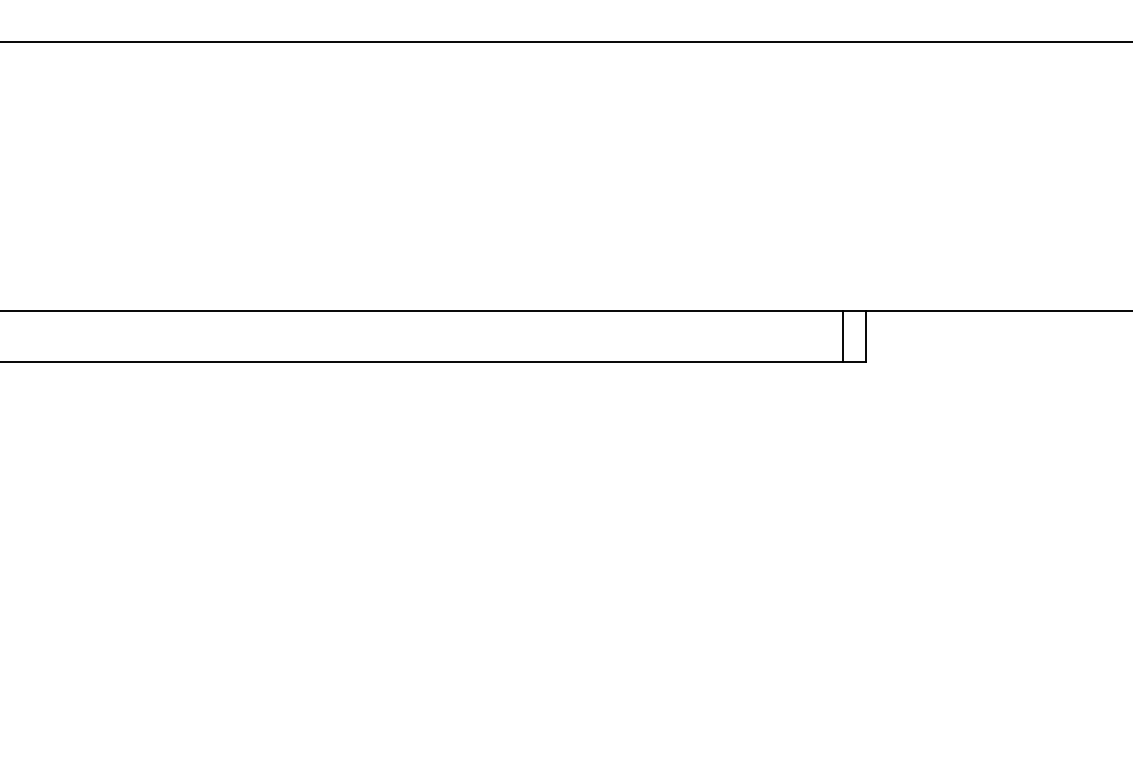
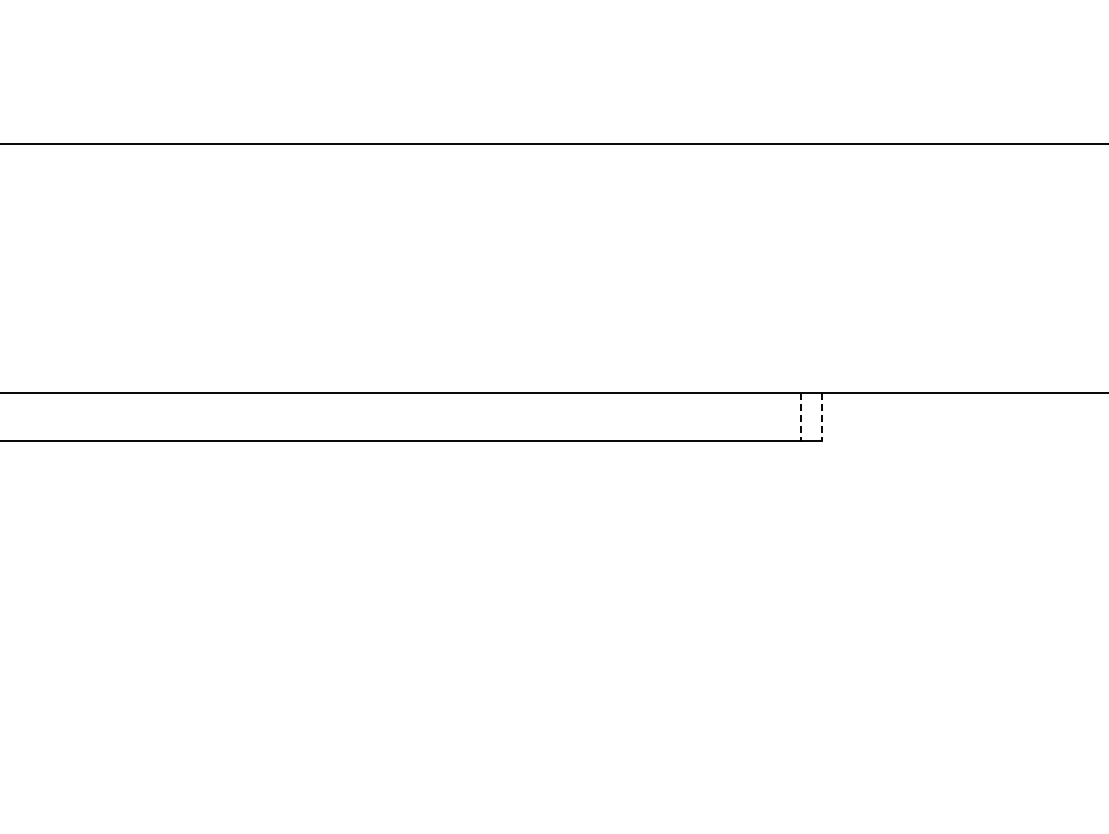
line: (842, 336) -> (800, 417), solid -> dashed
line: (865, 336) -> (821, 417), solid -> dashed

